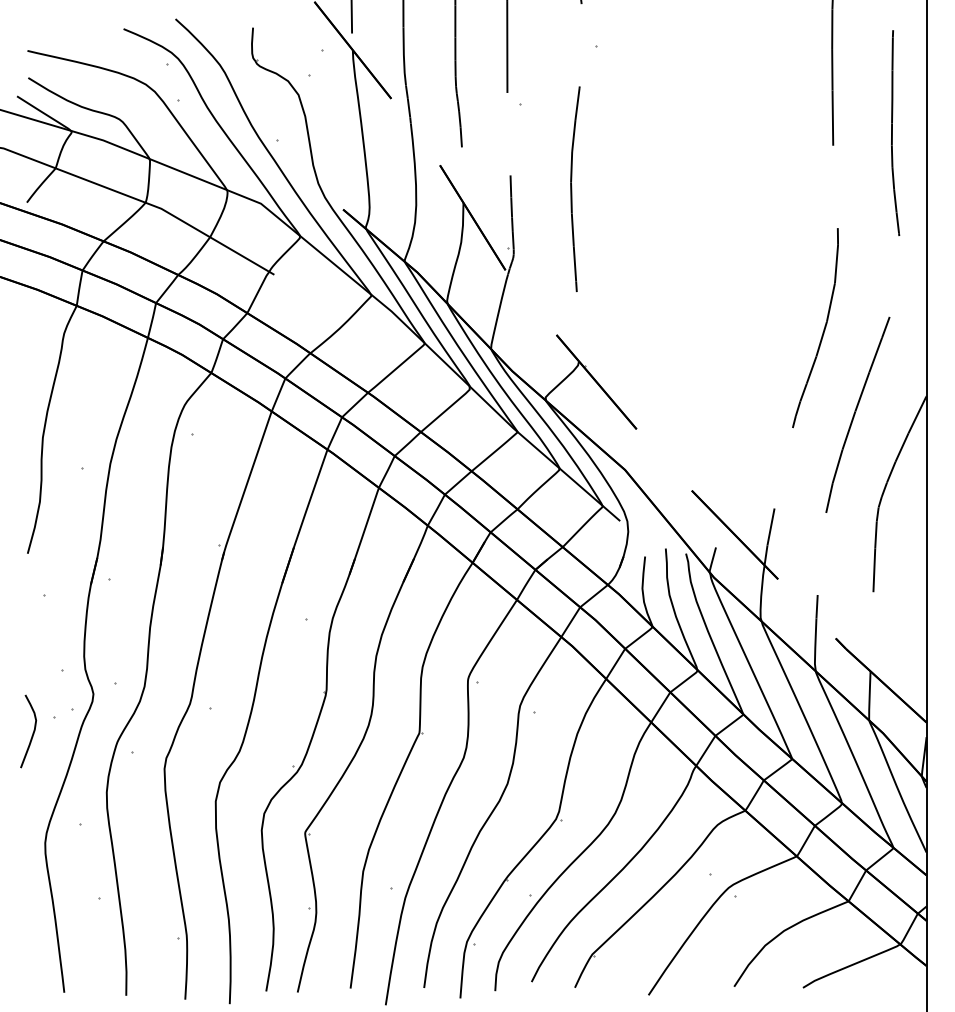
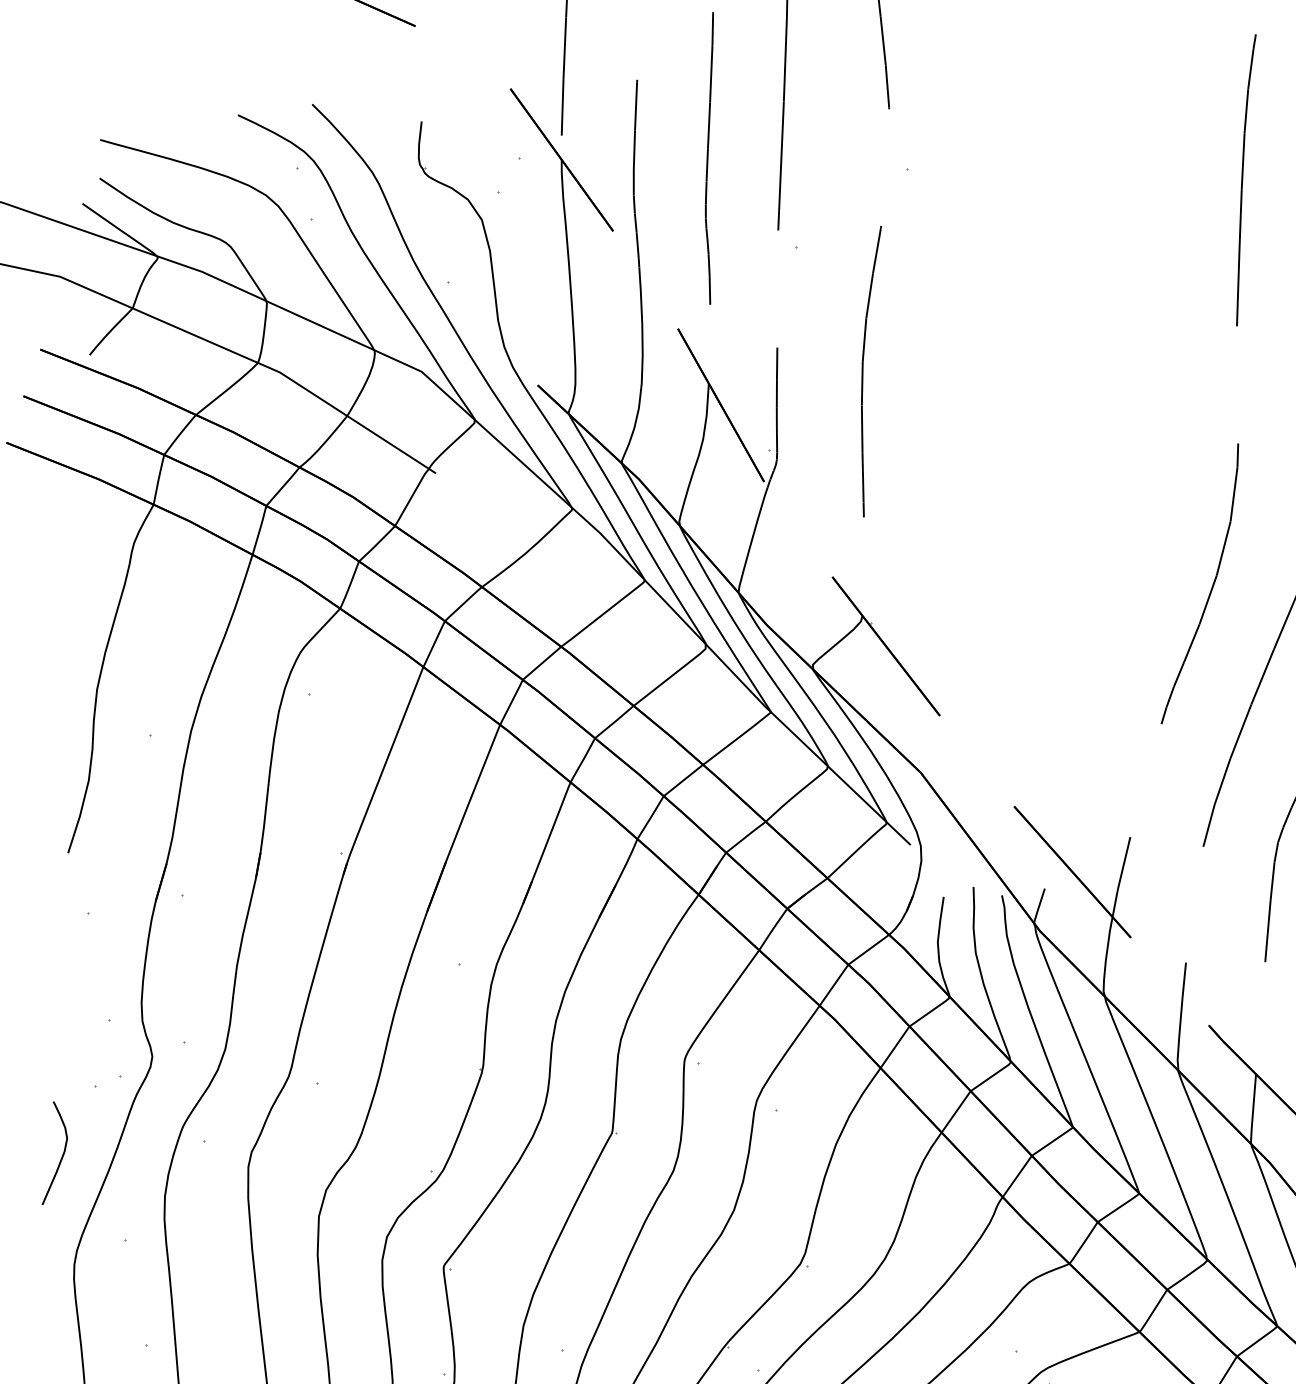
curve: (32, 732) -> (61, 1155), moved

